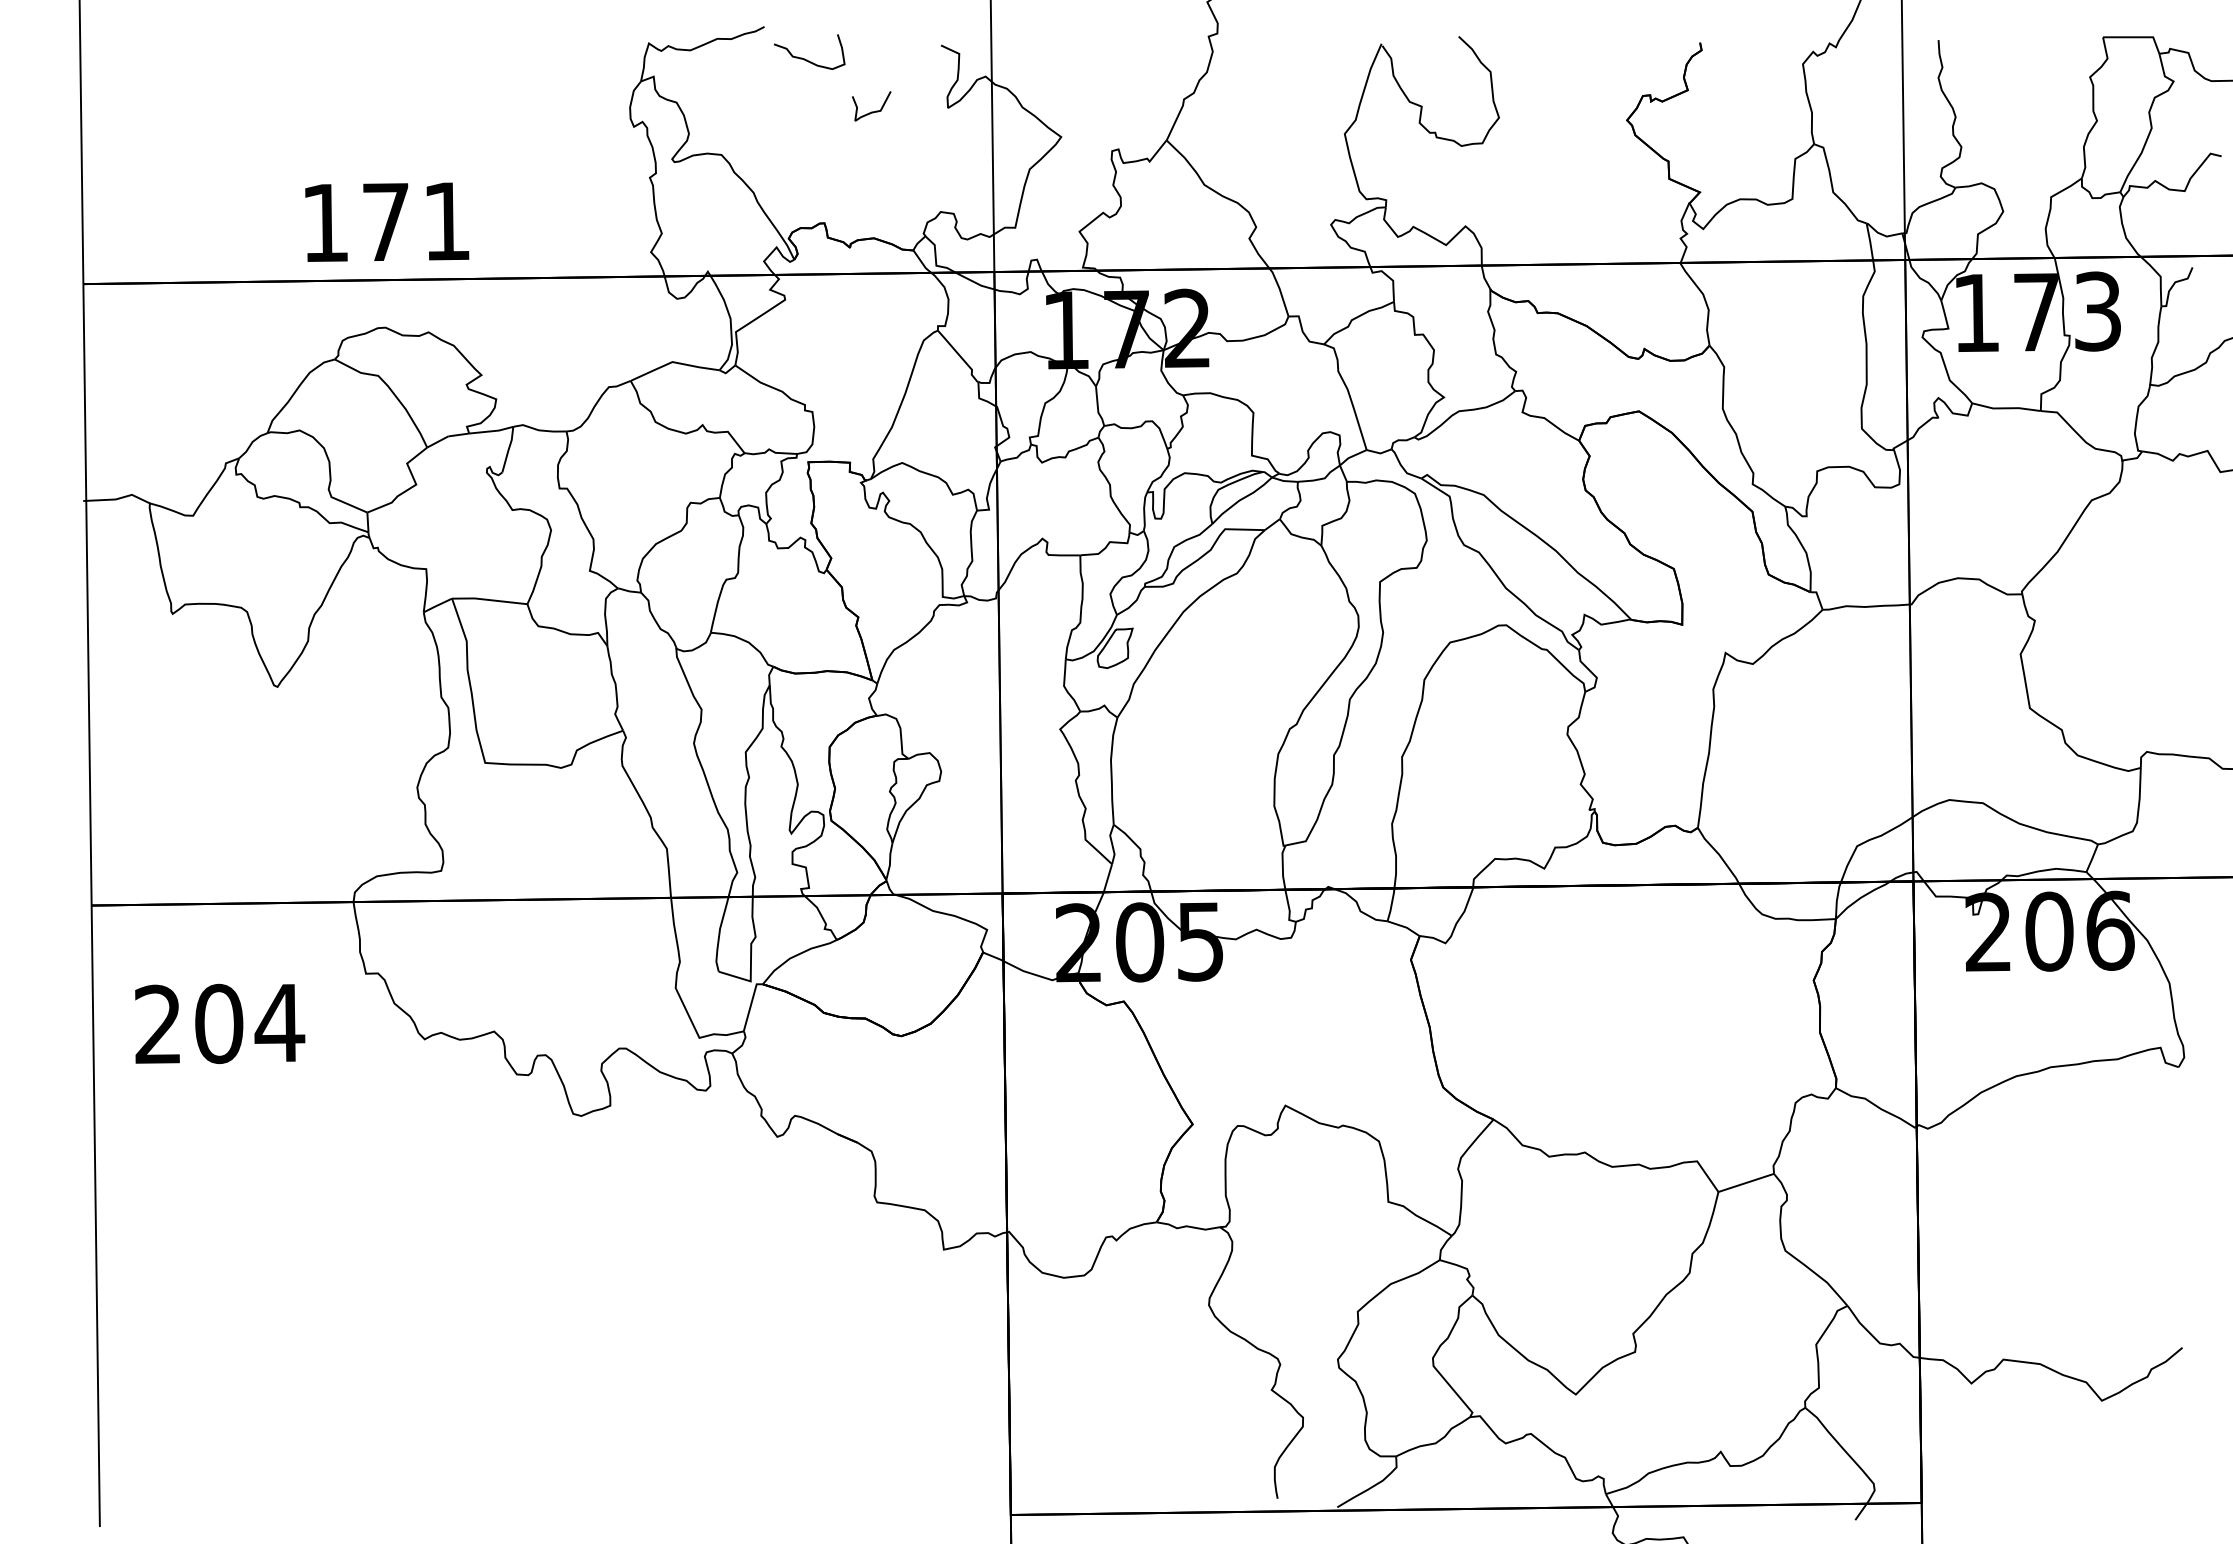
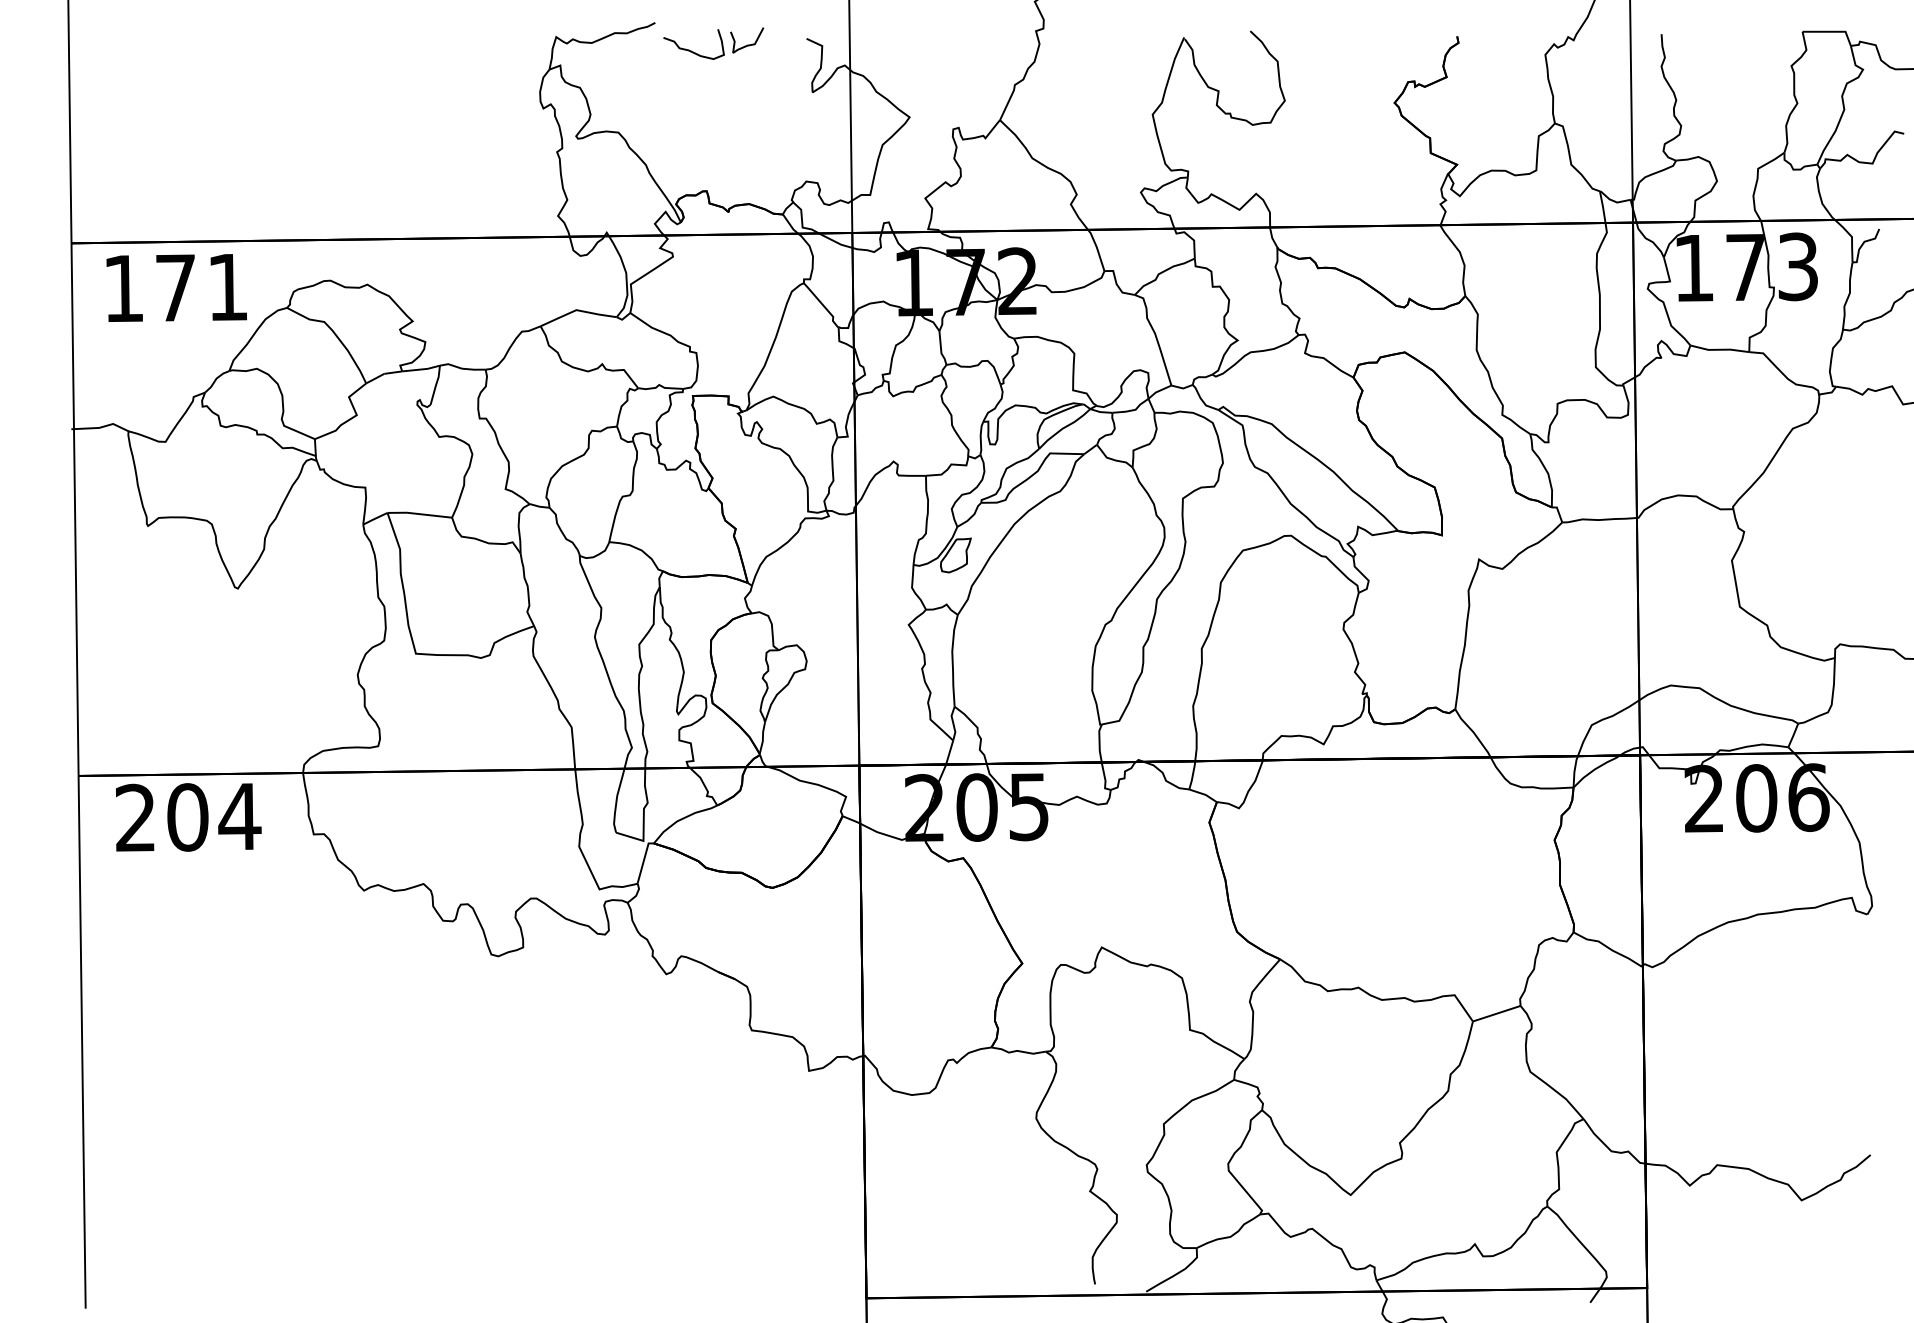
curve: (871, 111) -> (747, 44), moved
text: (387, 221) -> (177, 287), moved
text: (220, 1023) -> (189, 817), moved

